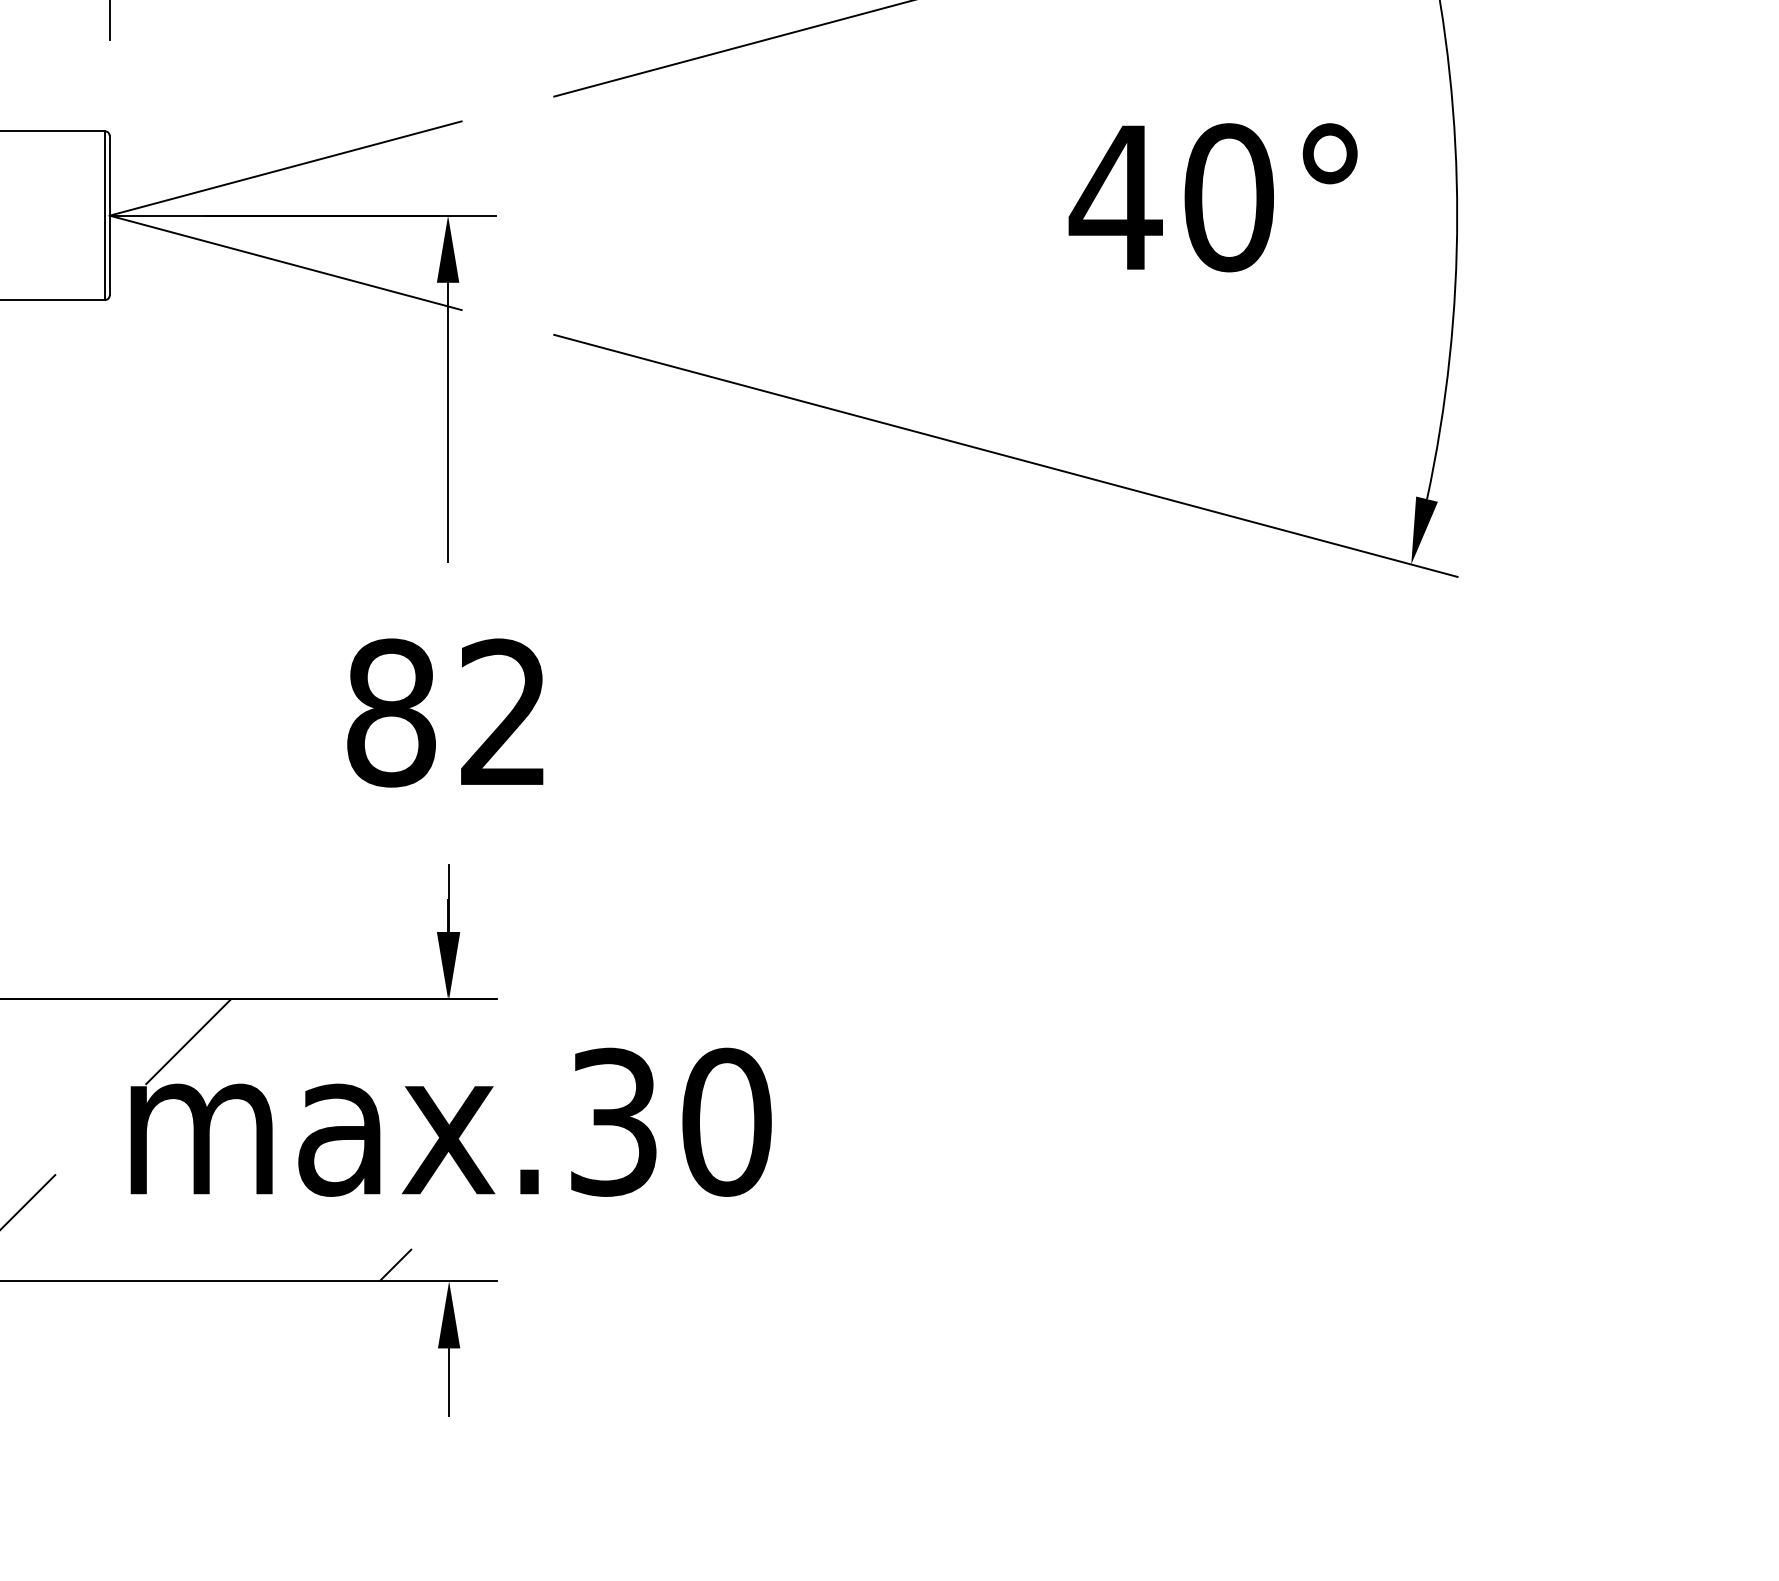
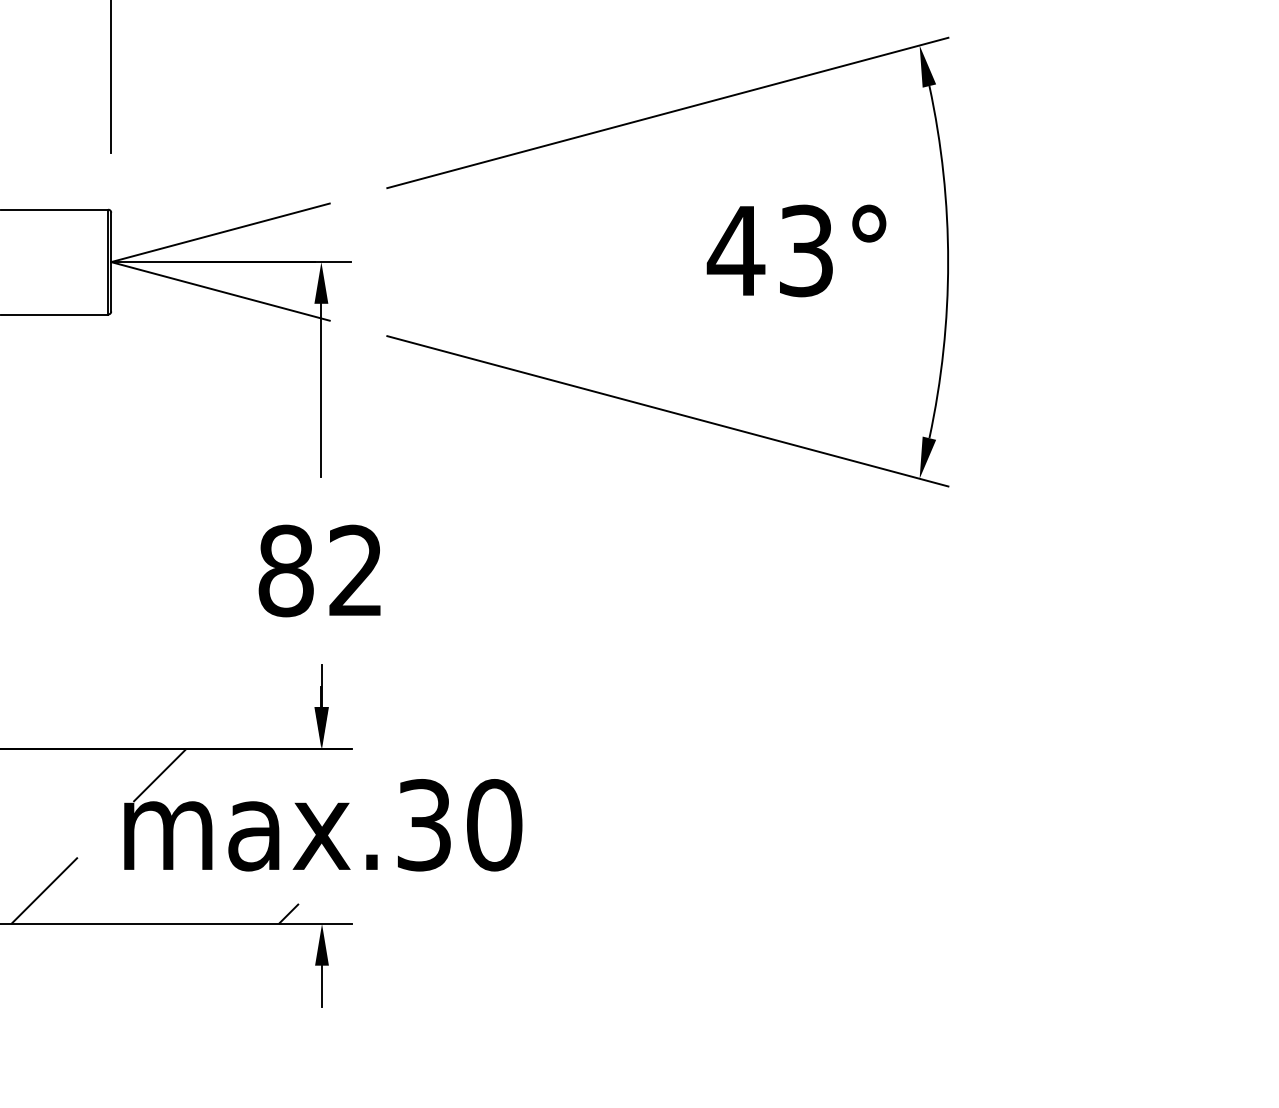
text: (1229, 196) -> (806, 250), 40° -> 43°

